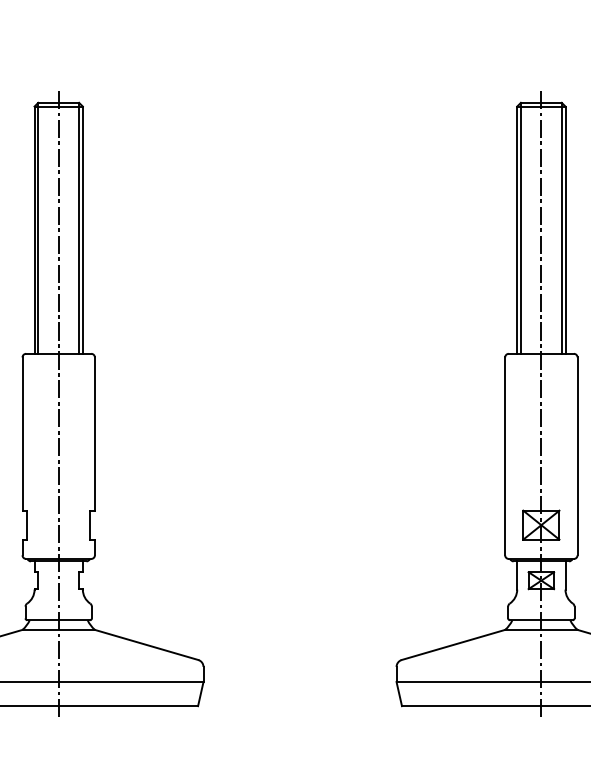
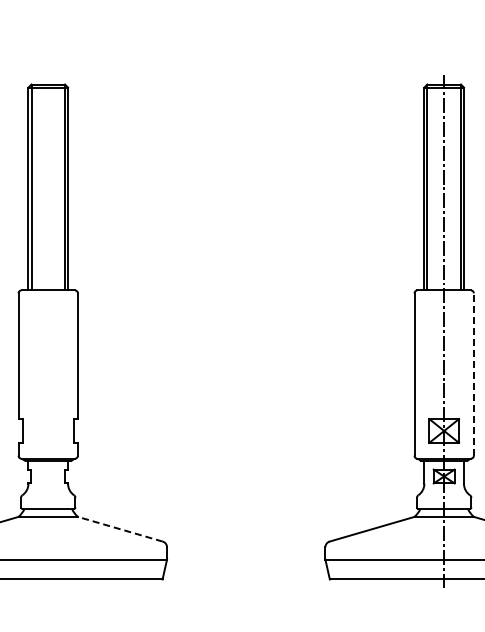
line: (59, 403) -> (48, 331), removed
line: (577, 456) -> (473, 374), solid -> dashed
line: (145, 645) -> (119, 529), solid -> dashed

